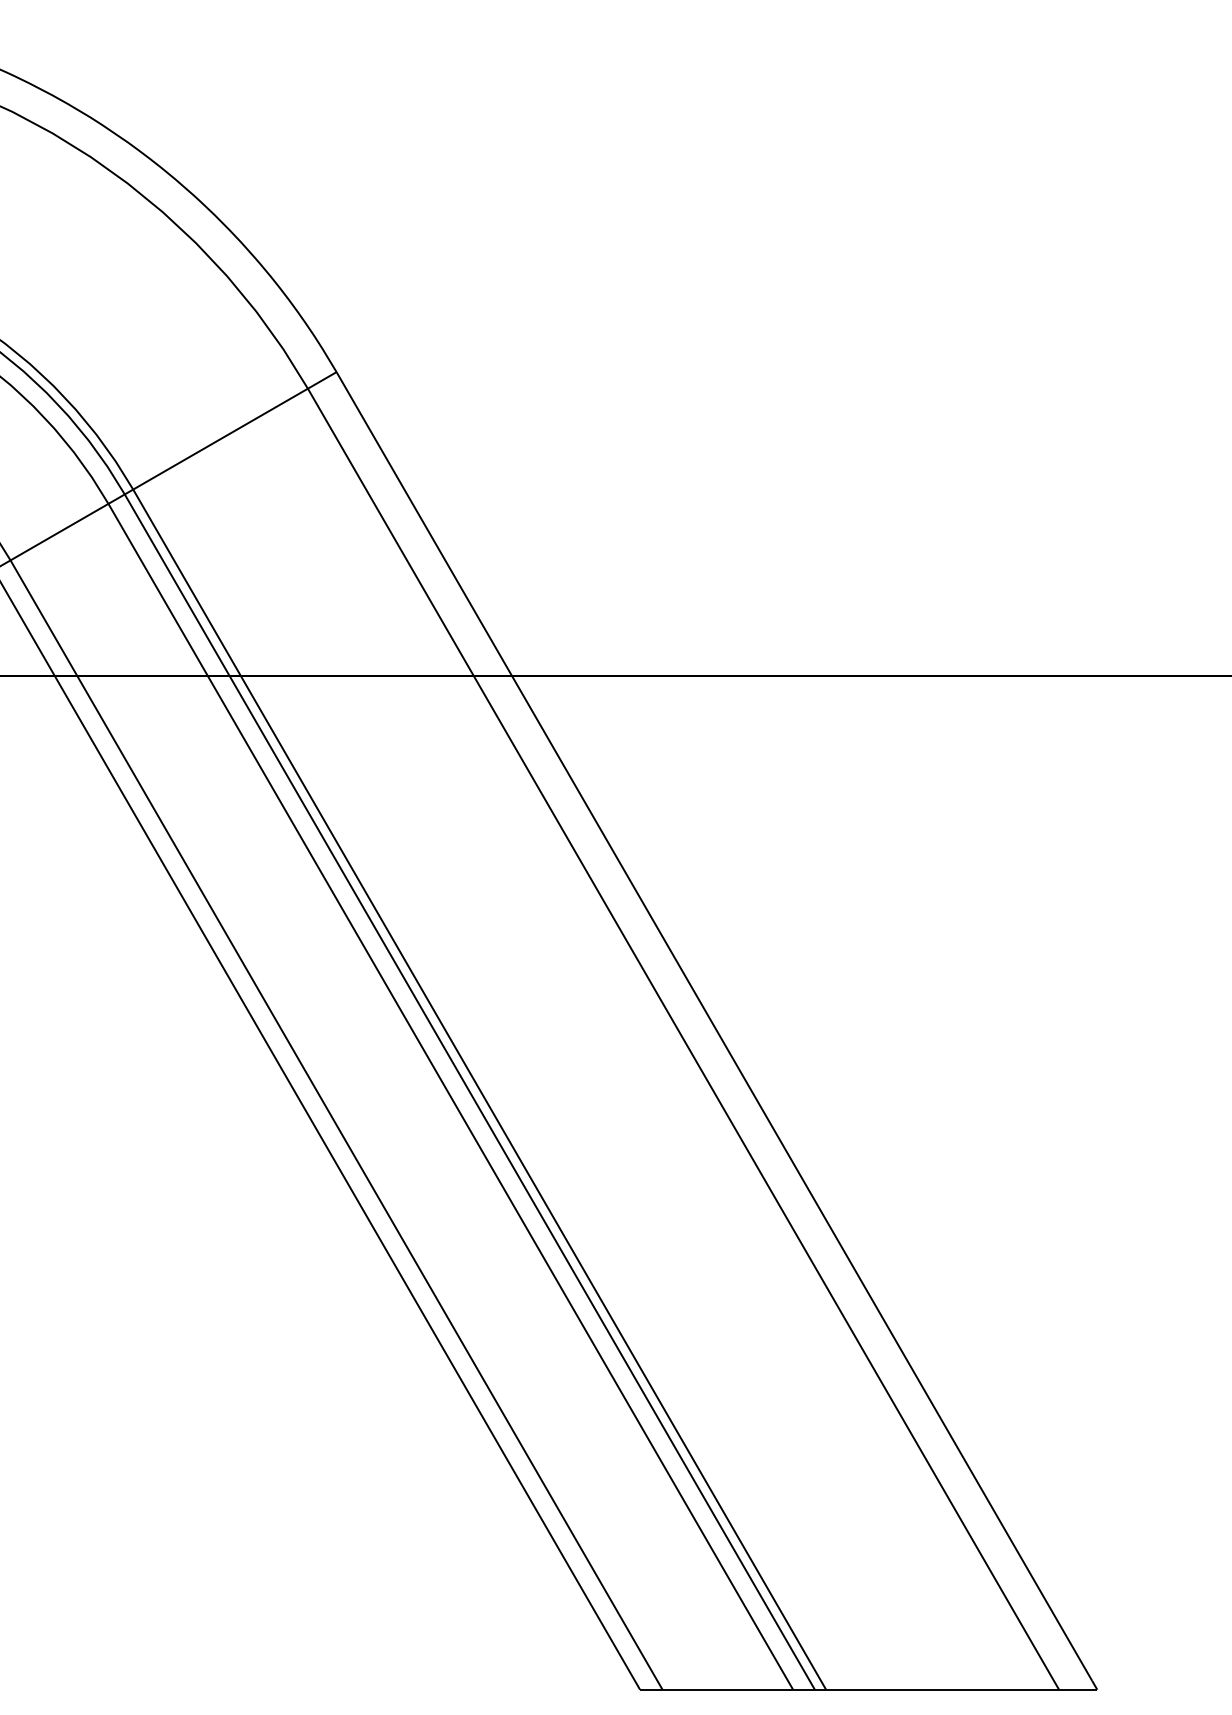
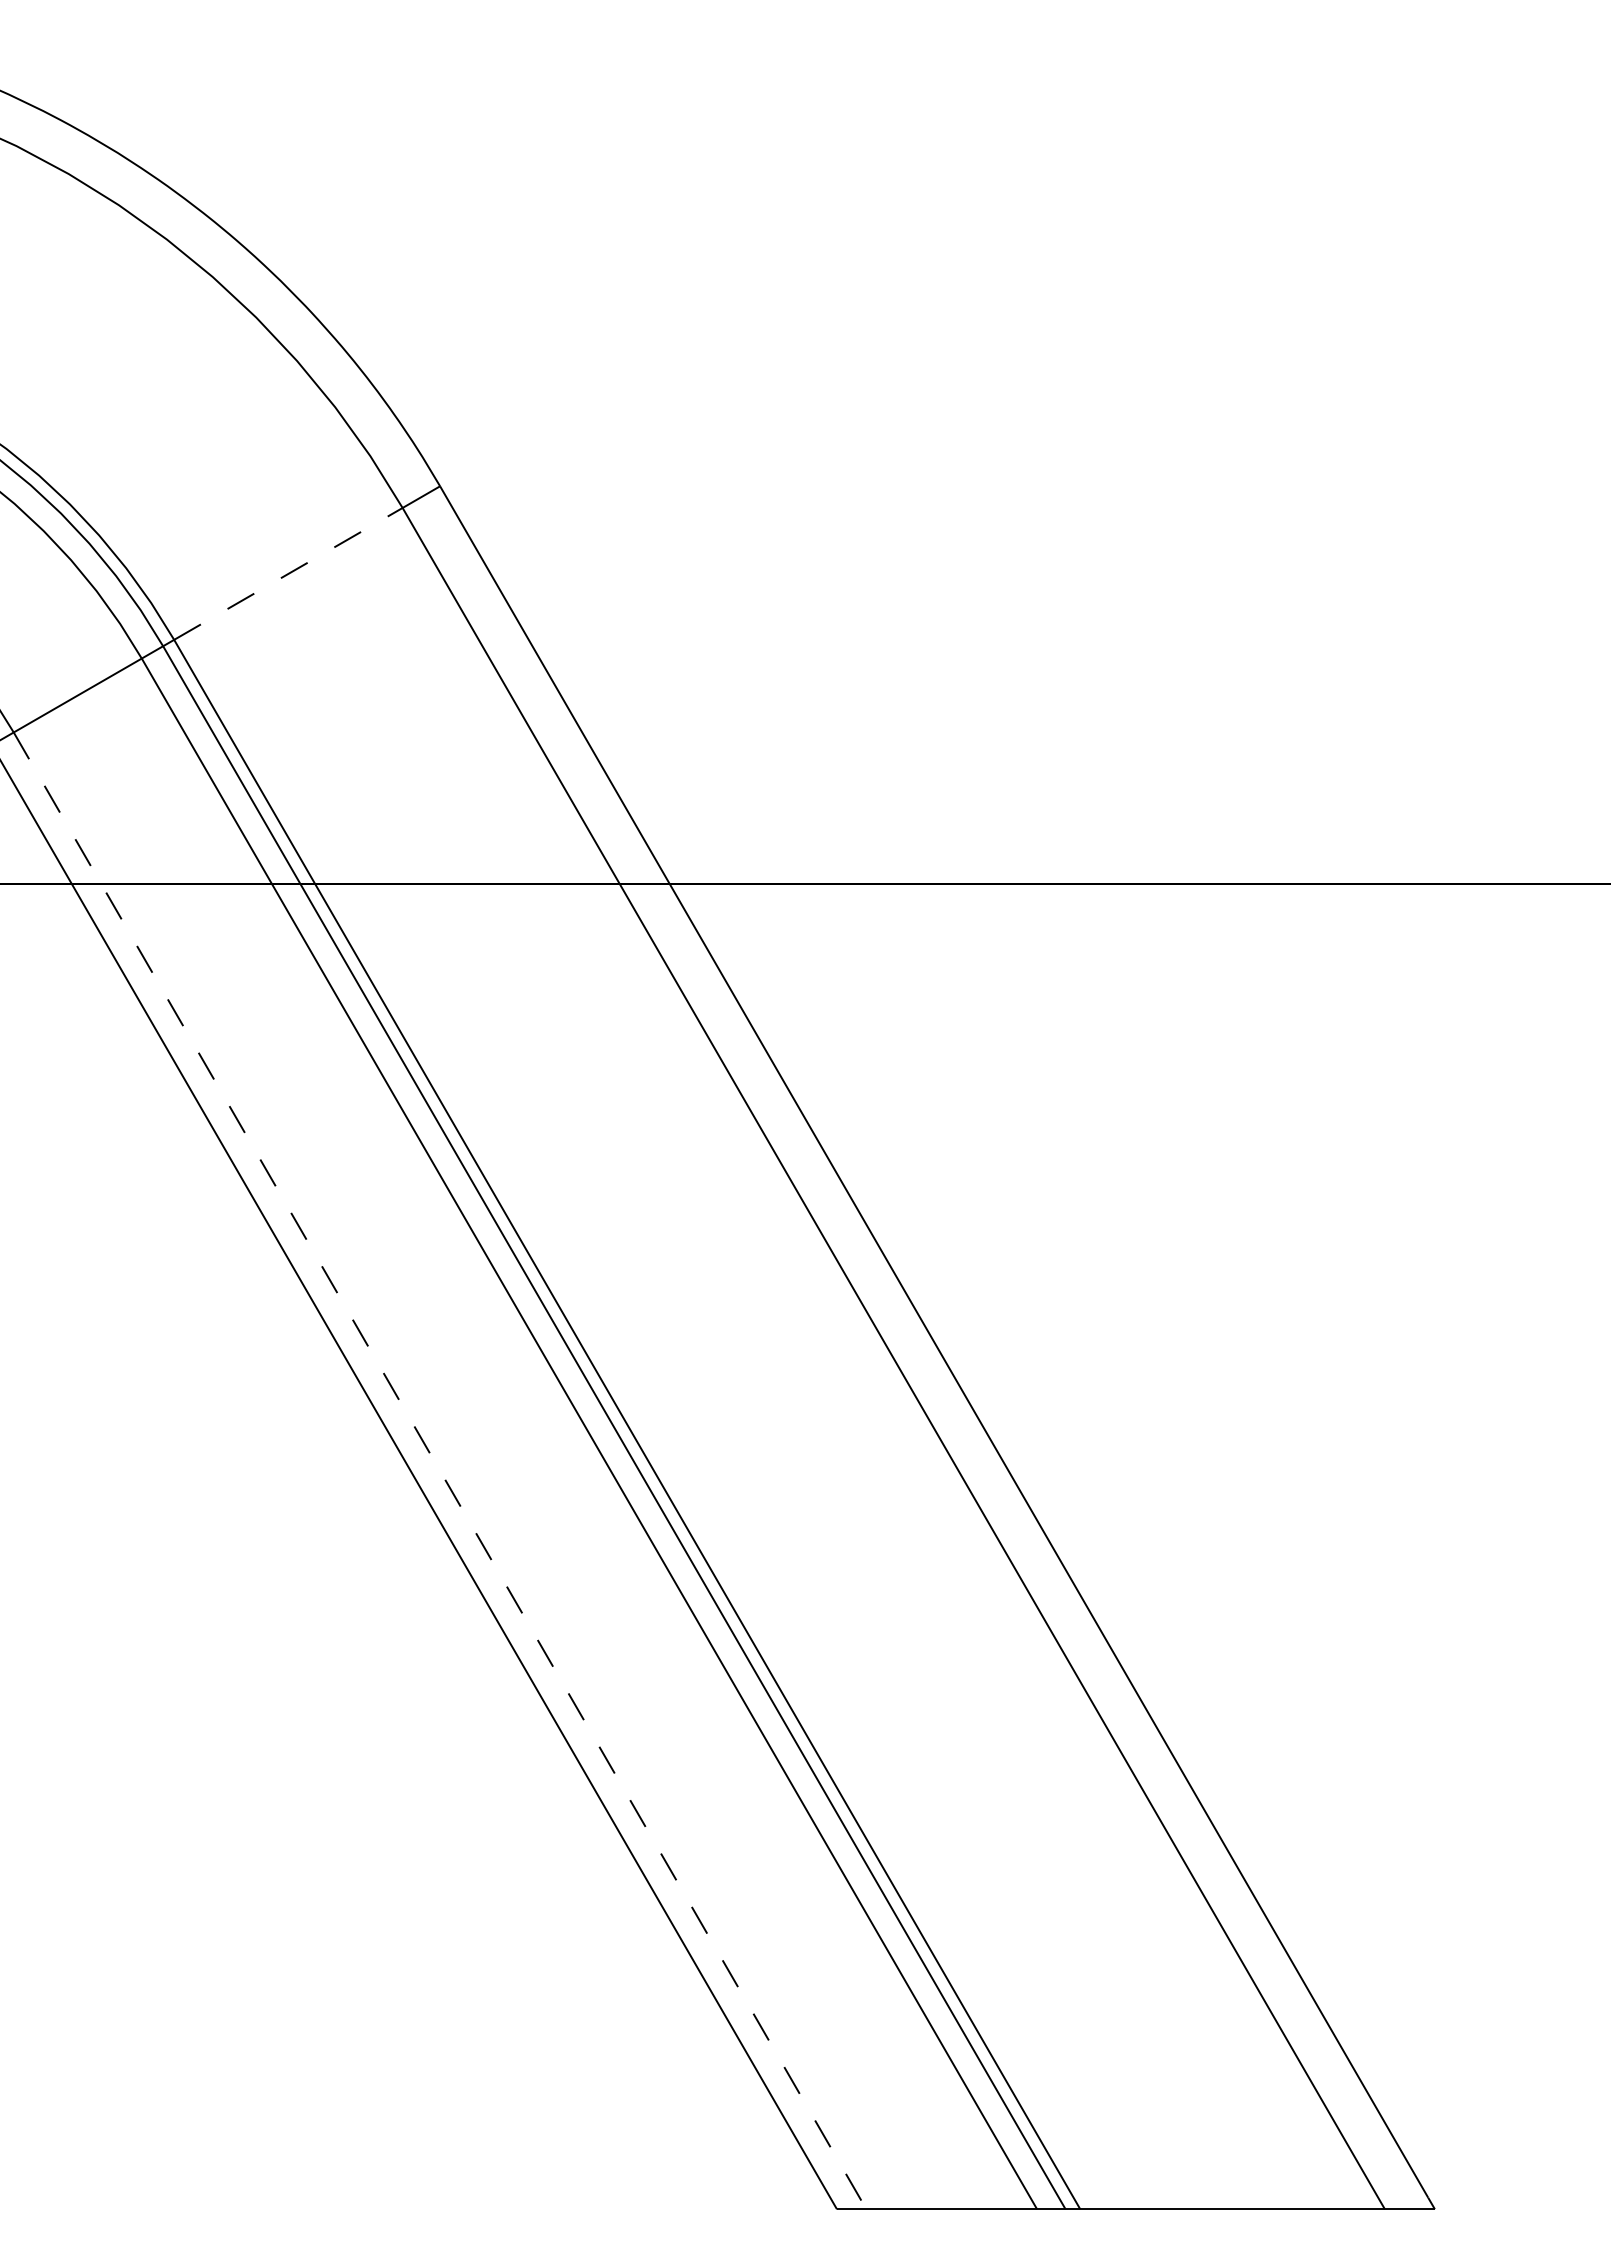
line: (220, 438) -> (288, 573), solid -> dashed
line: (336, 1124) -> (440, 1470), solid -> dashed

